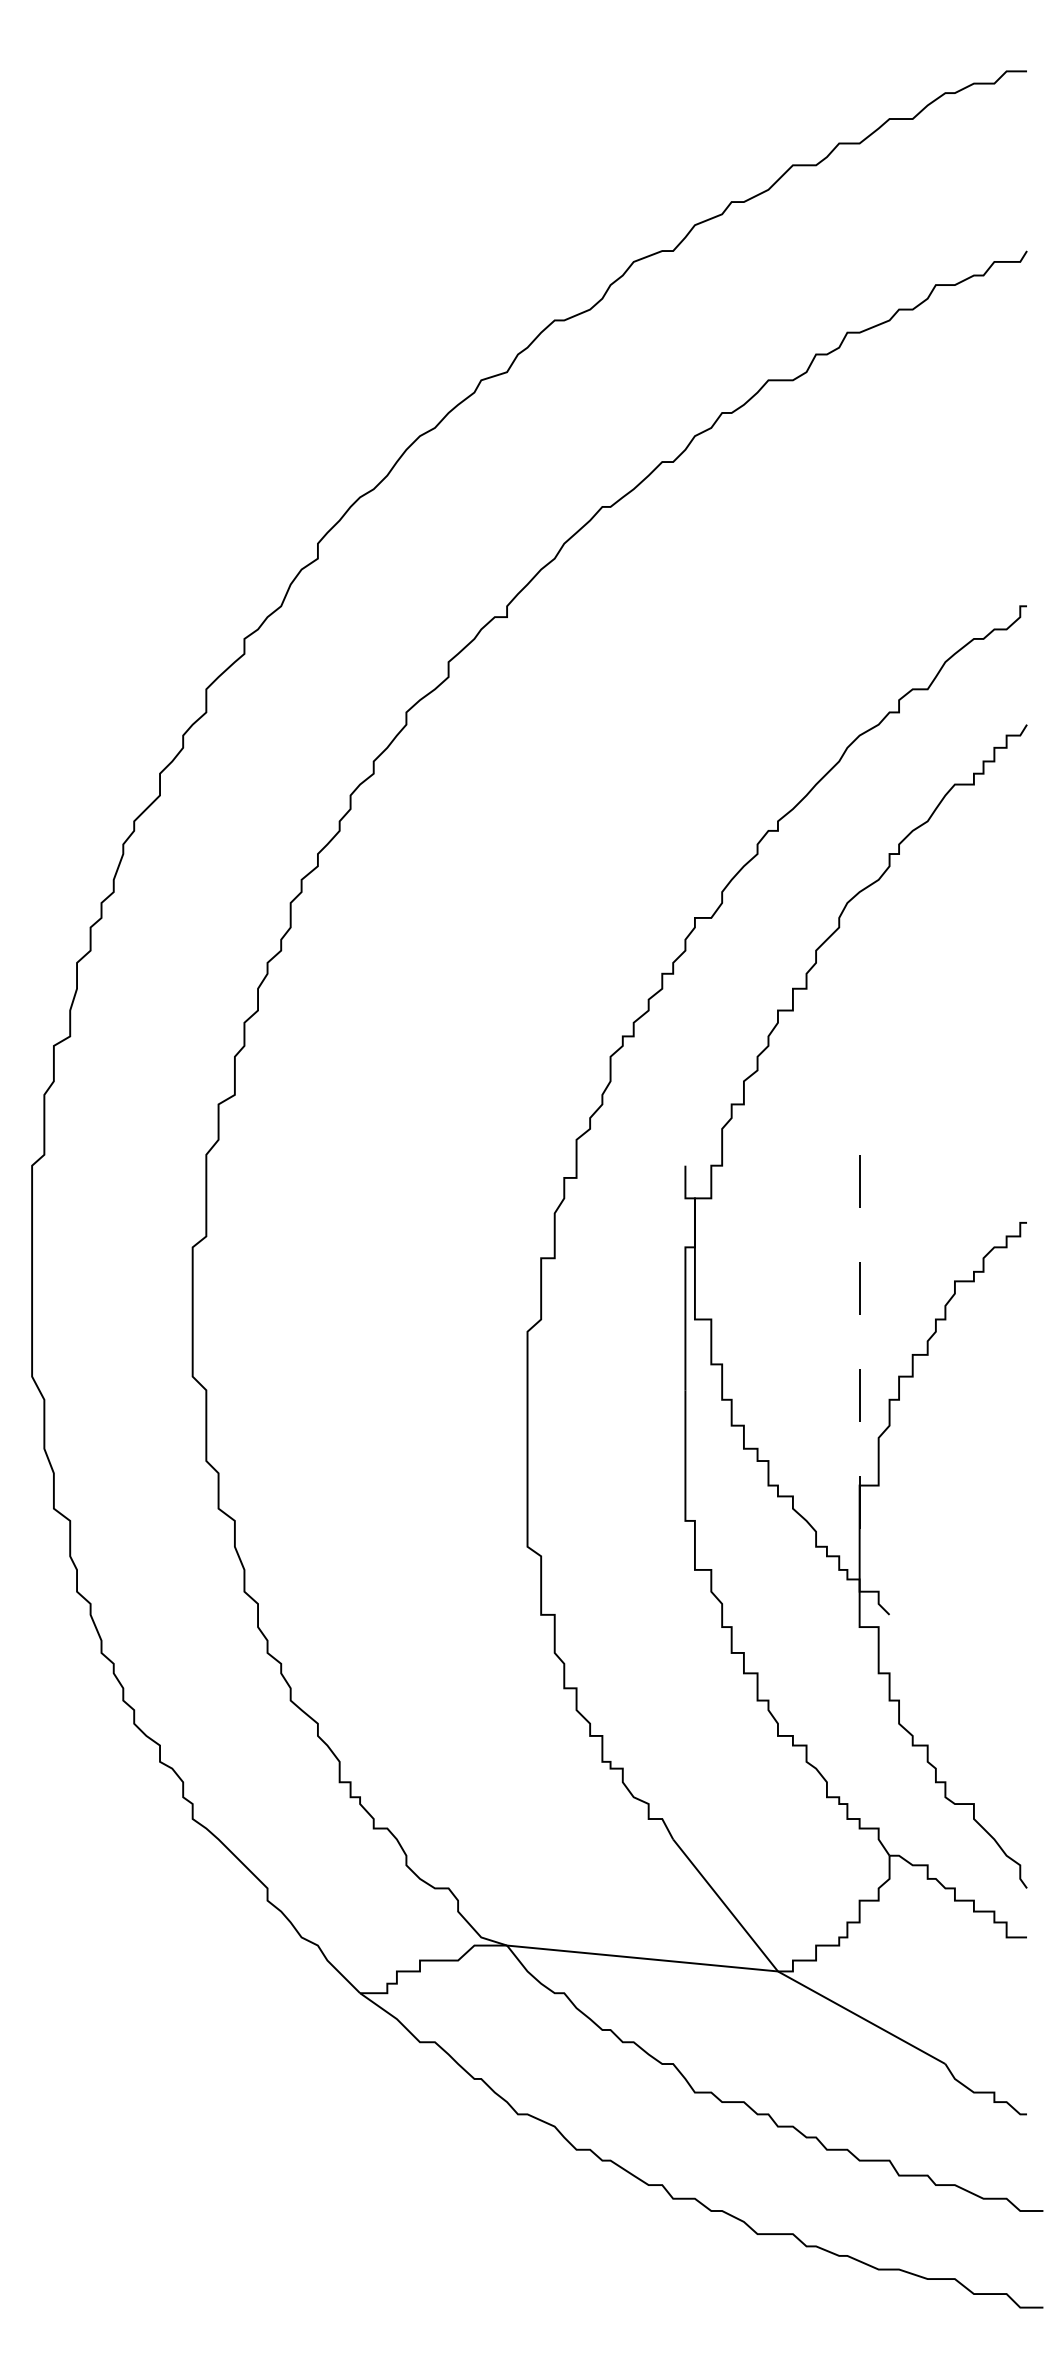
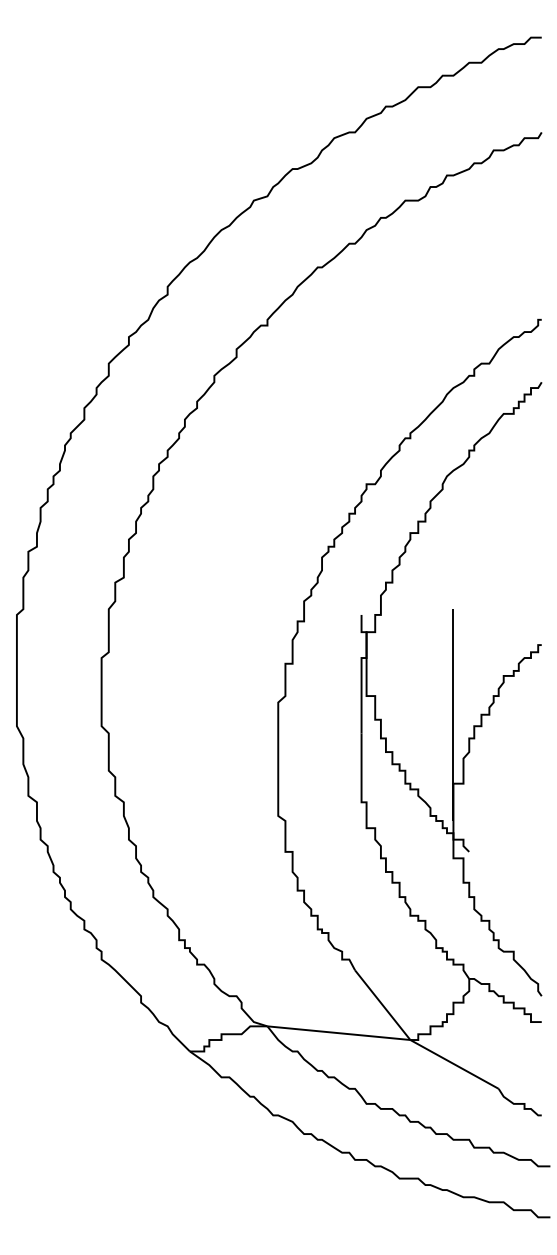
line: (859, 1356) -> (453, 715), dashed -> solid

